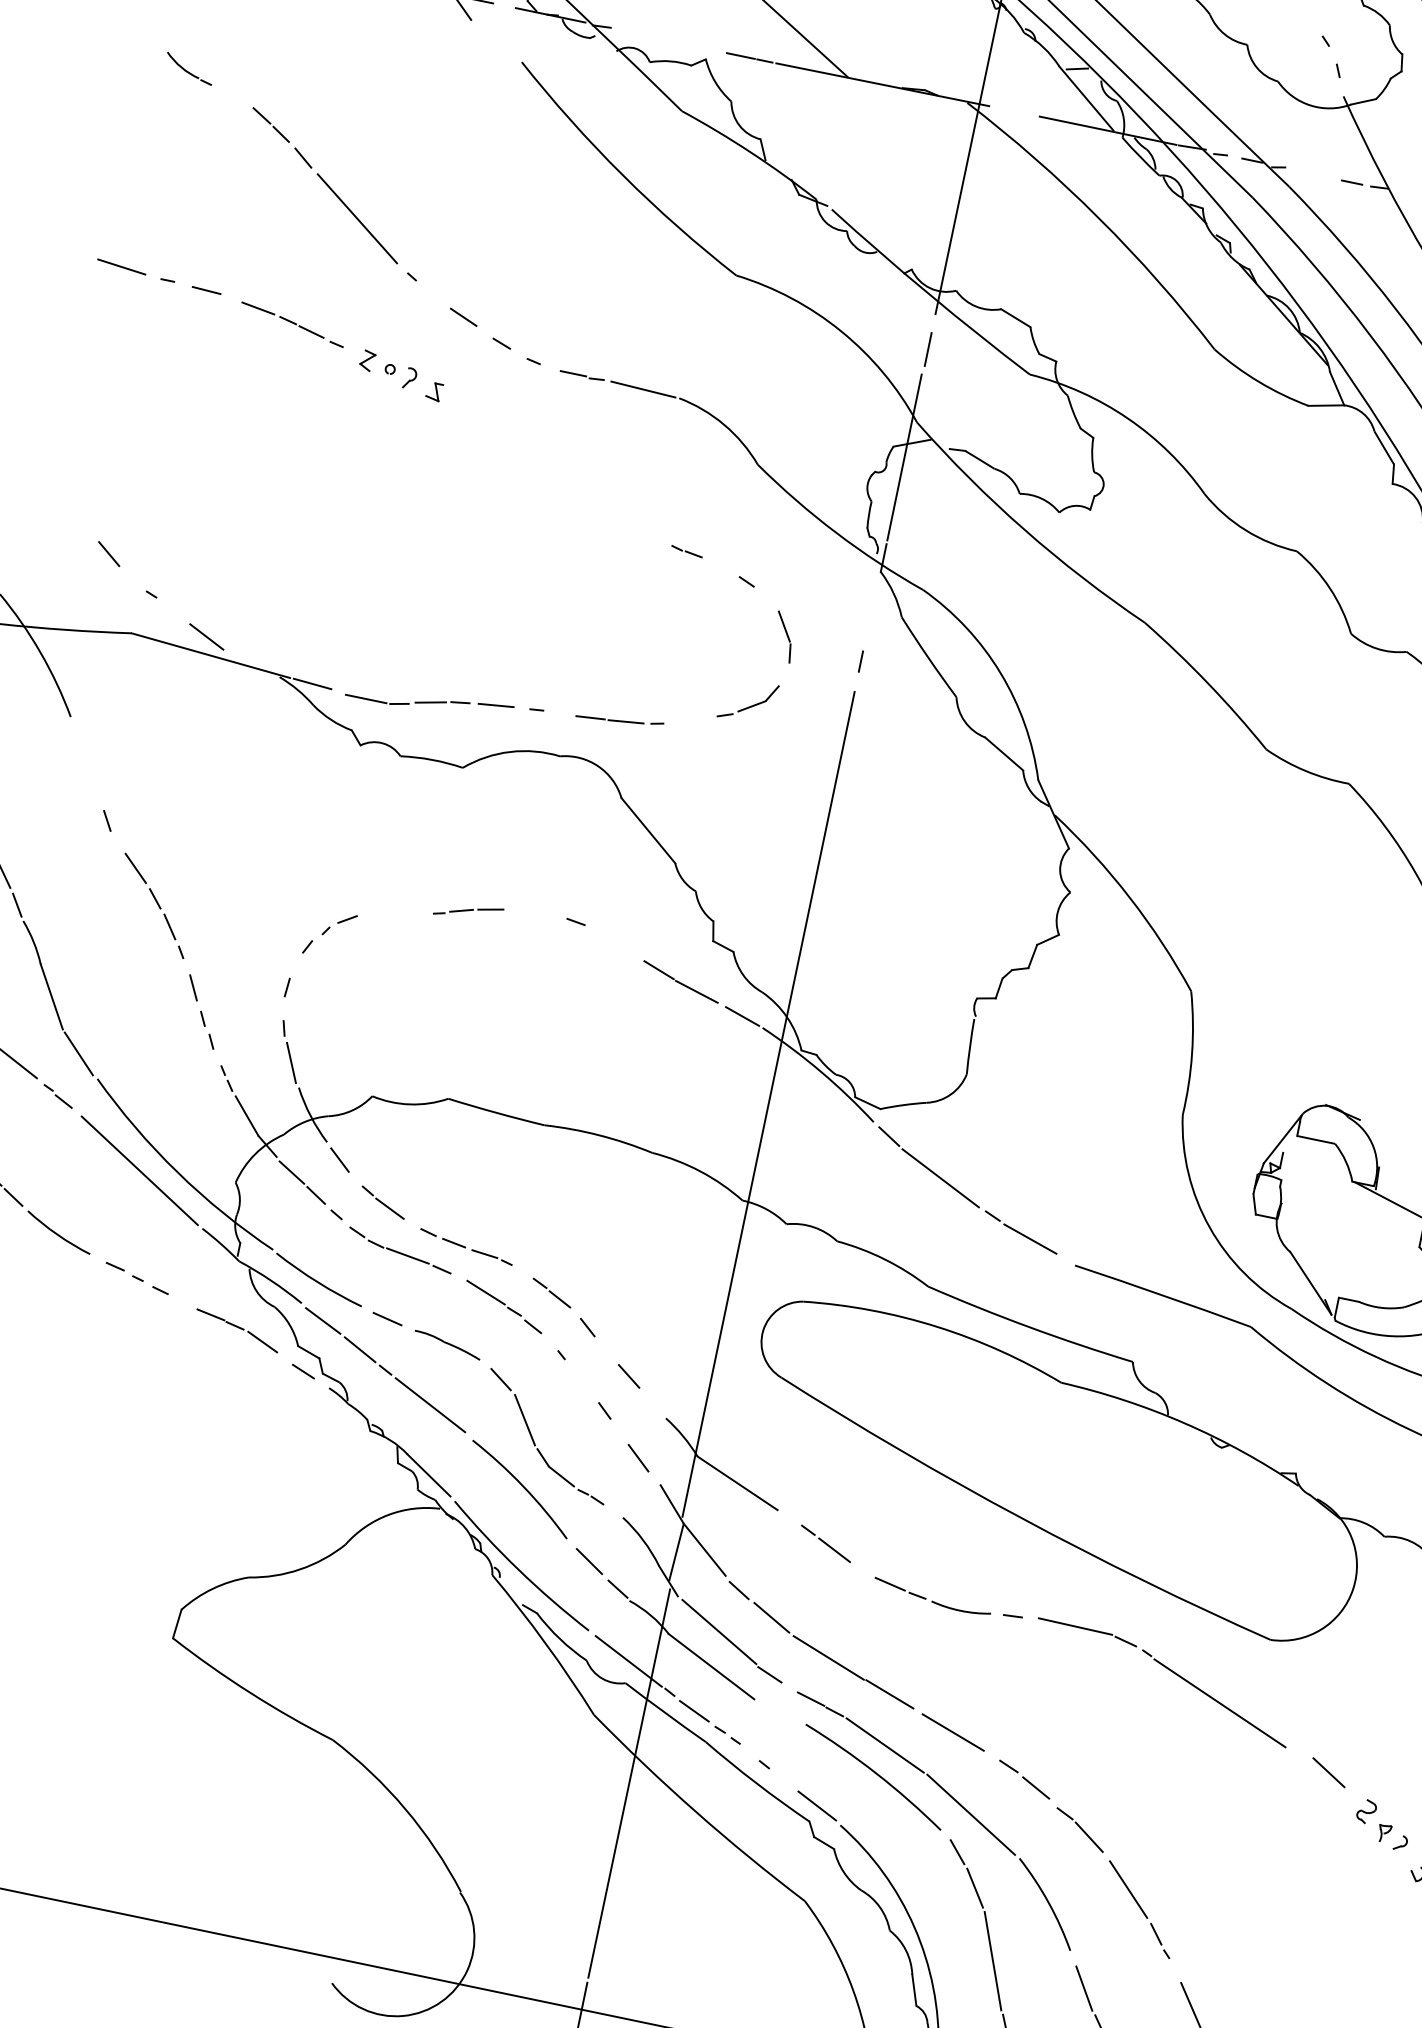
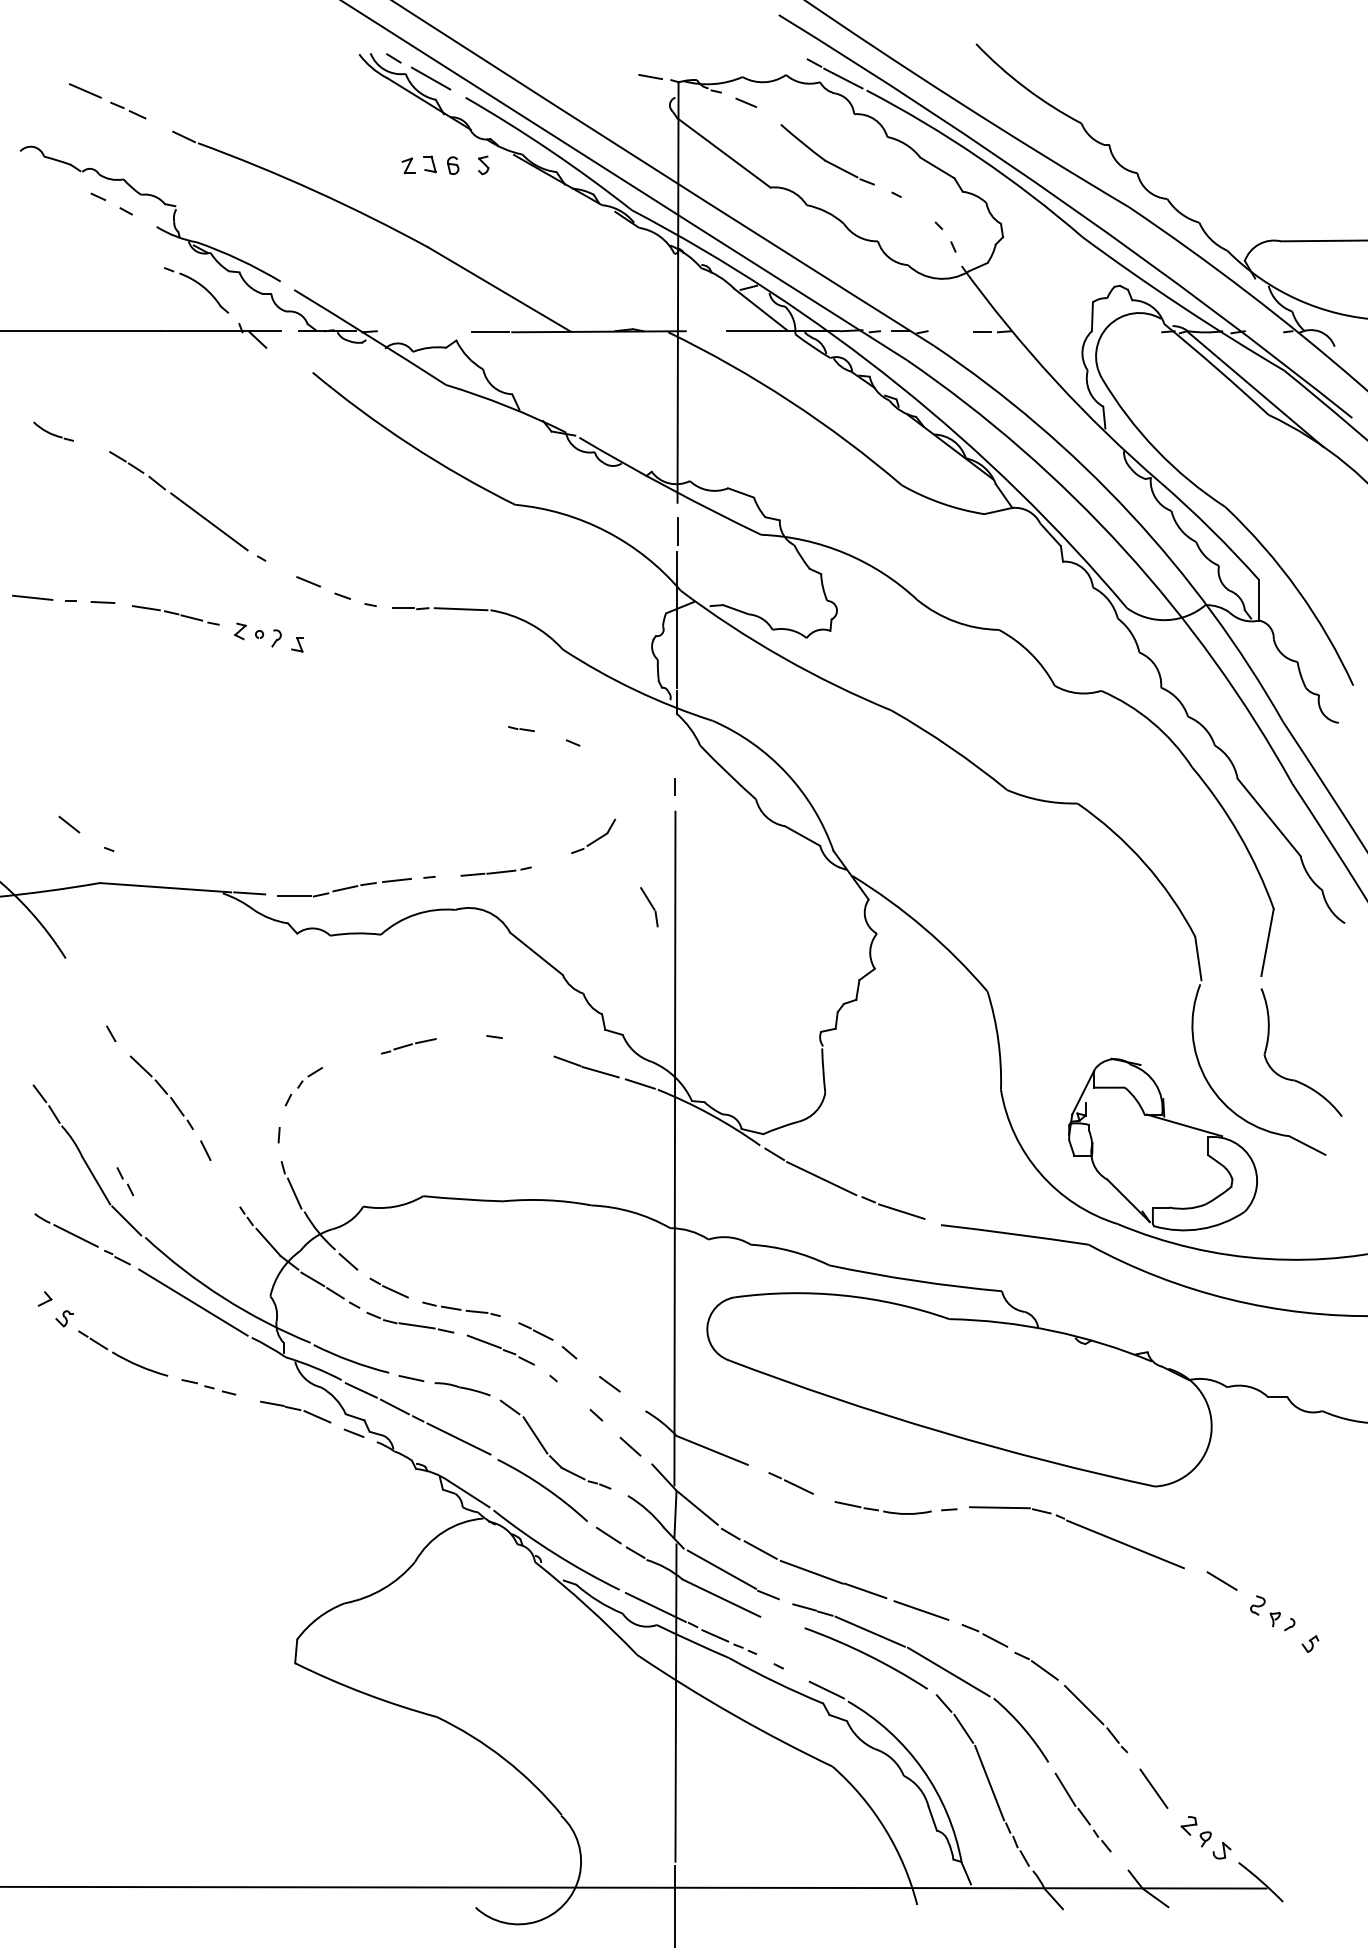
line: (207, 636) -> (159, 873), removed
part: (784, 637) -> (649, 907), moved
part: (207, 1030) -> (125, 1181), moved

